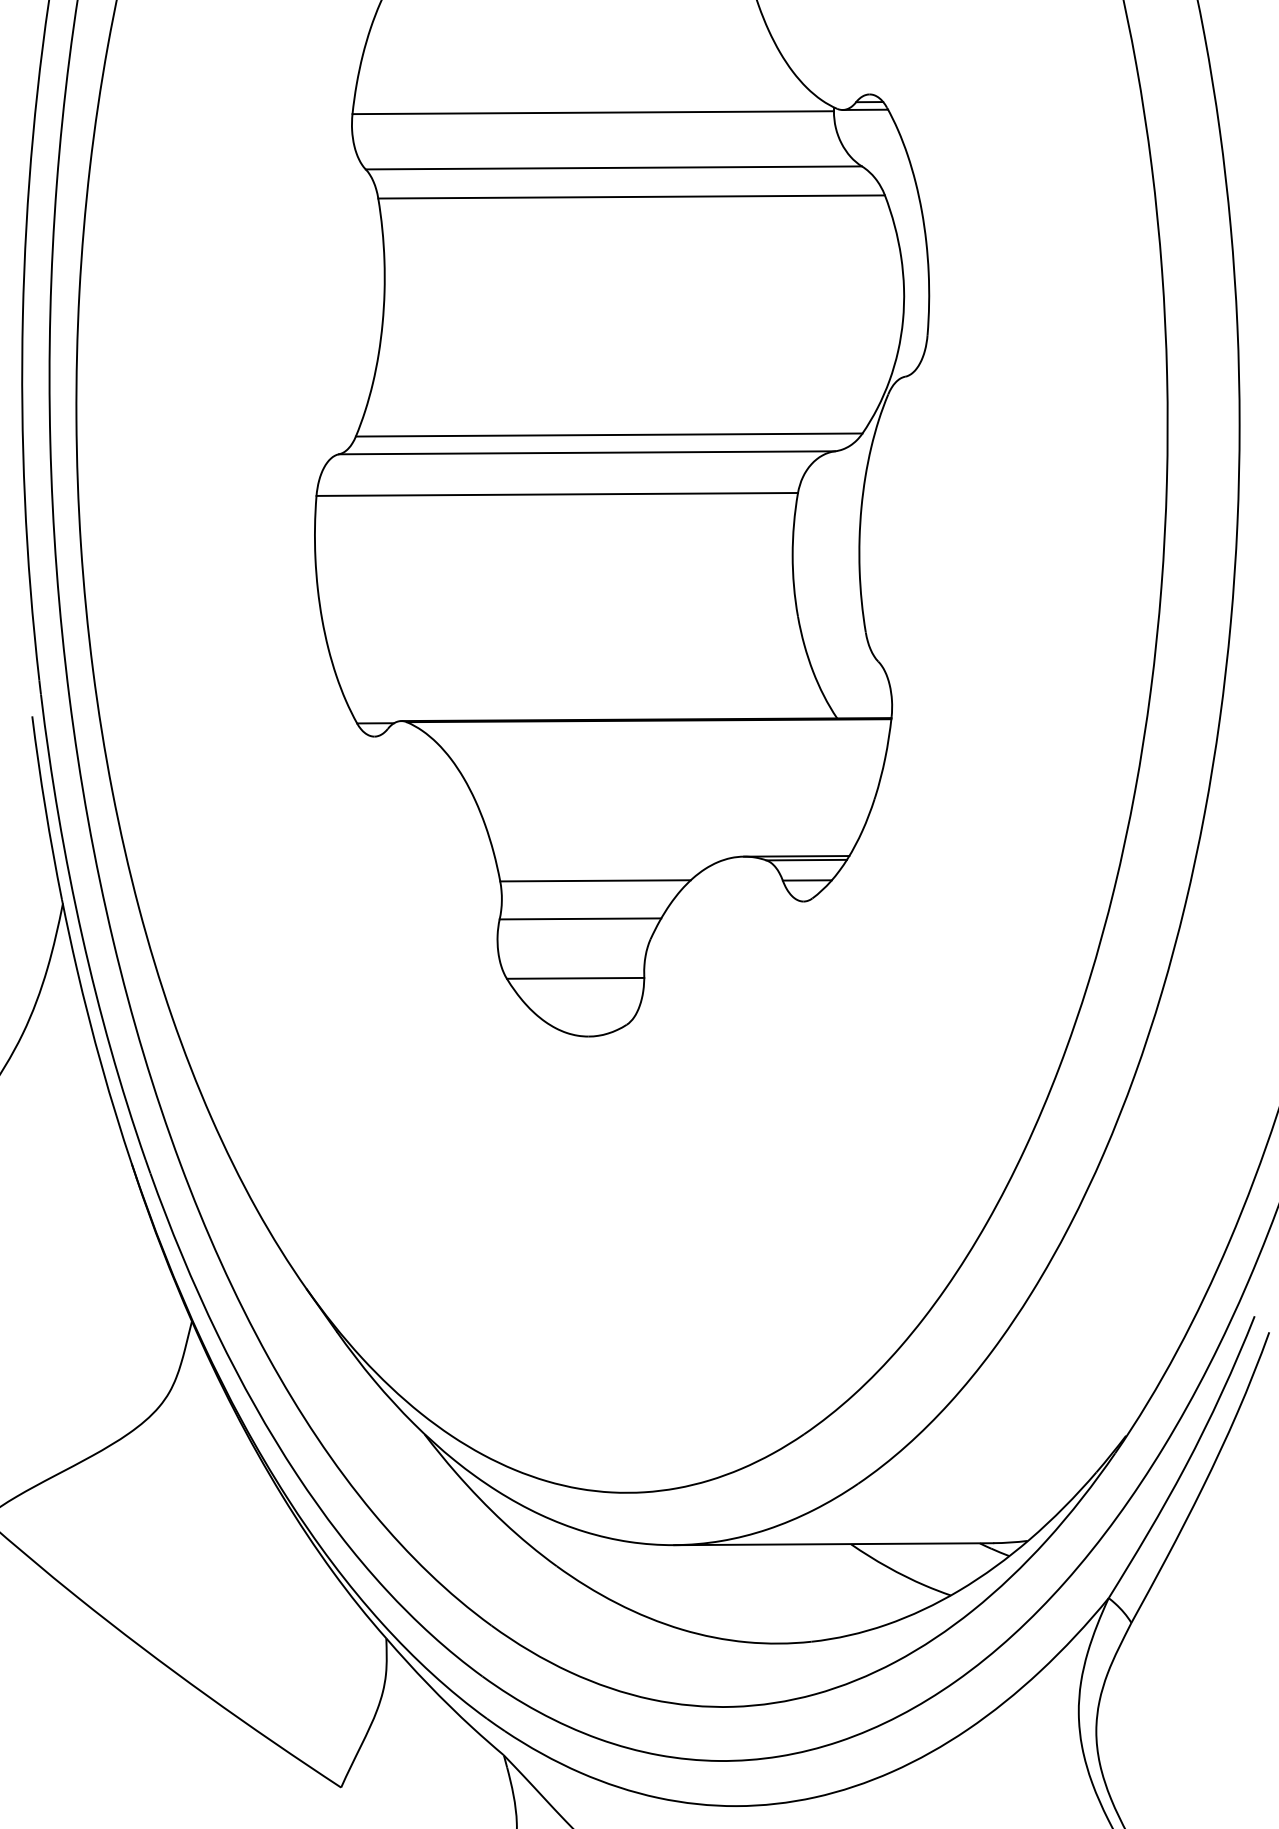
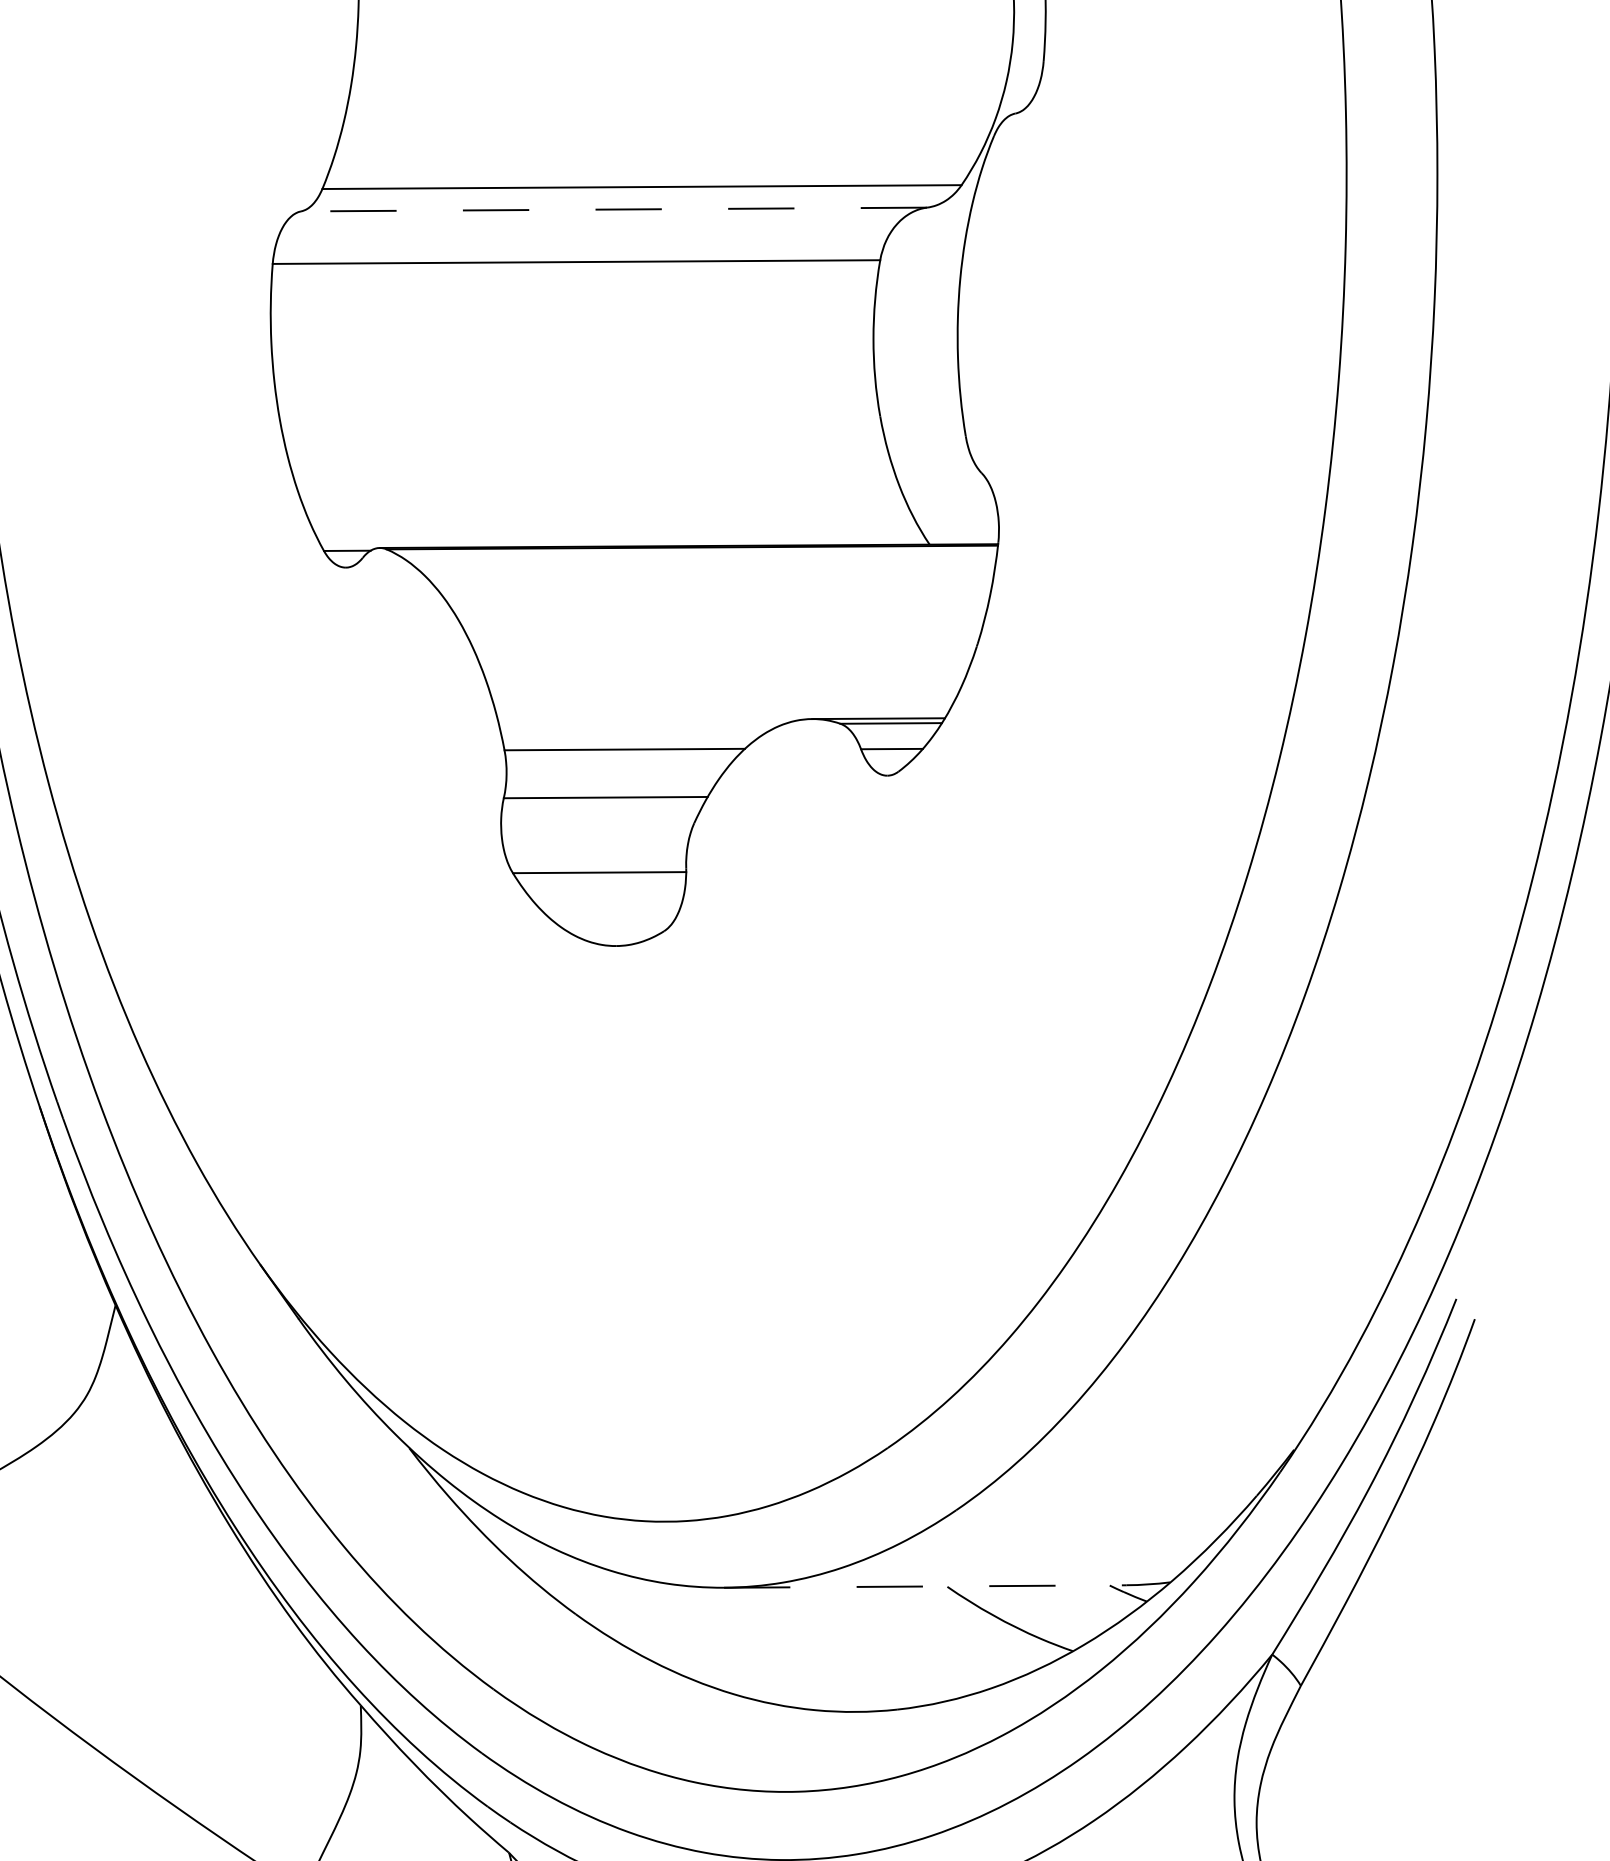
line: (586, 452) -> (613, 209), solid -> dashed
line: (833, 1544) -> (925, 1586), solid -> dashed

